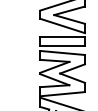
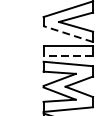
line: (62, 25) -> (68, 33), solid -> dashed
line: (62, 45) -> (68, 55), solid -> dashed

